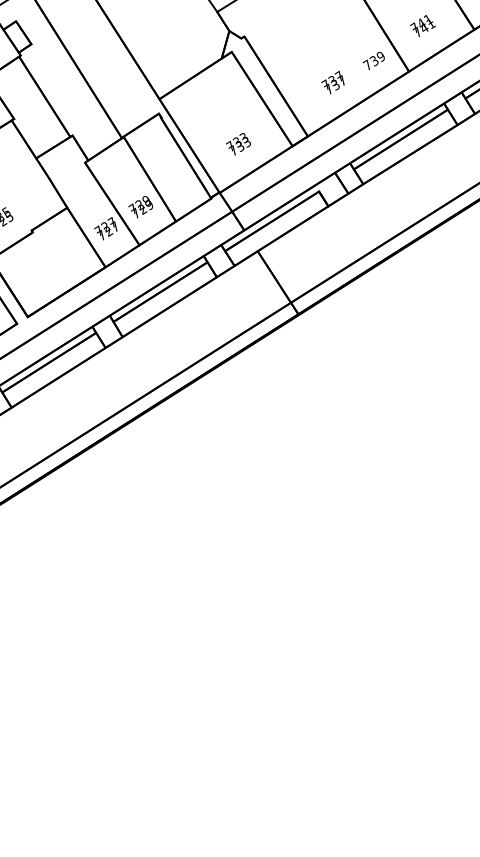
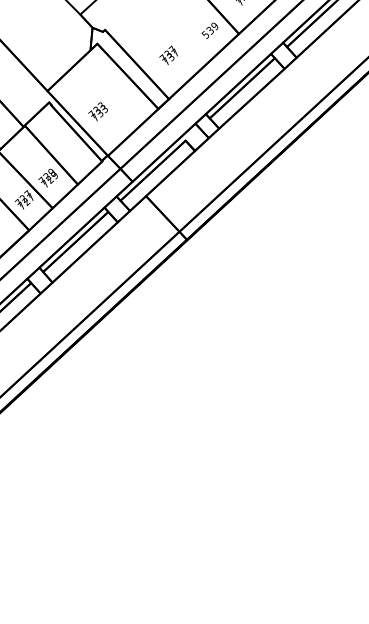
text: (366, 64) -> (204, 34), 739 -> 539
text: (332, 82) -> (168, 55), moved
text: (238, 144) -> (98, 112), moved

